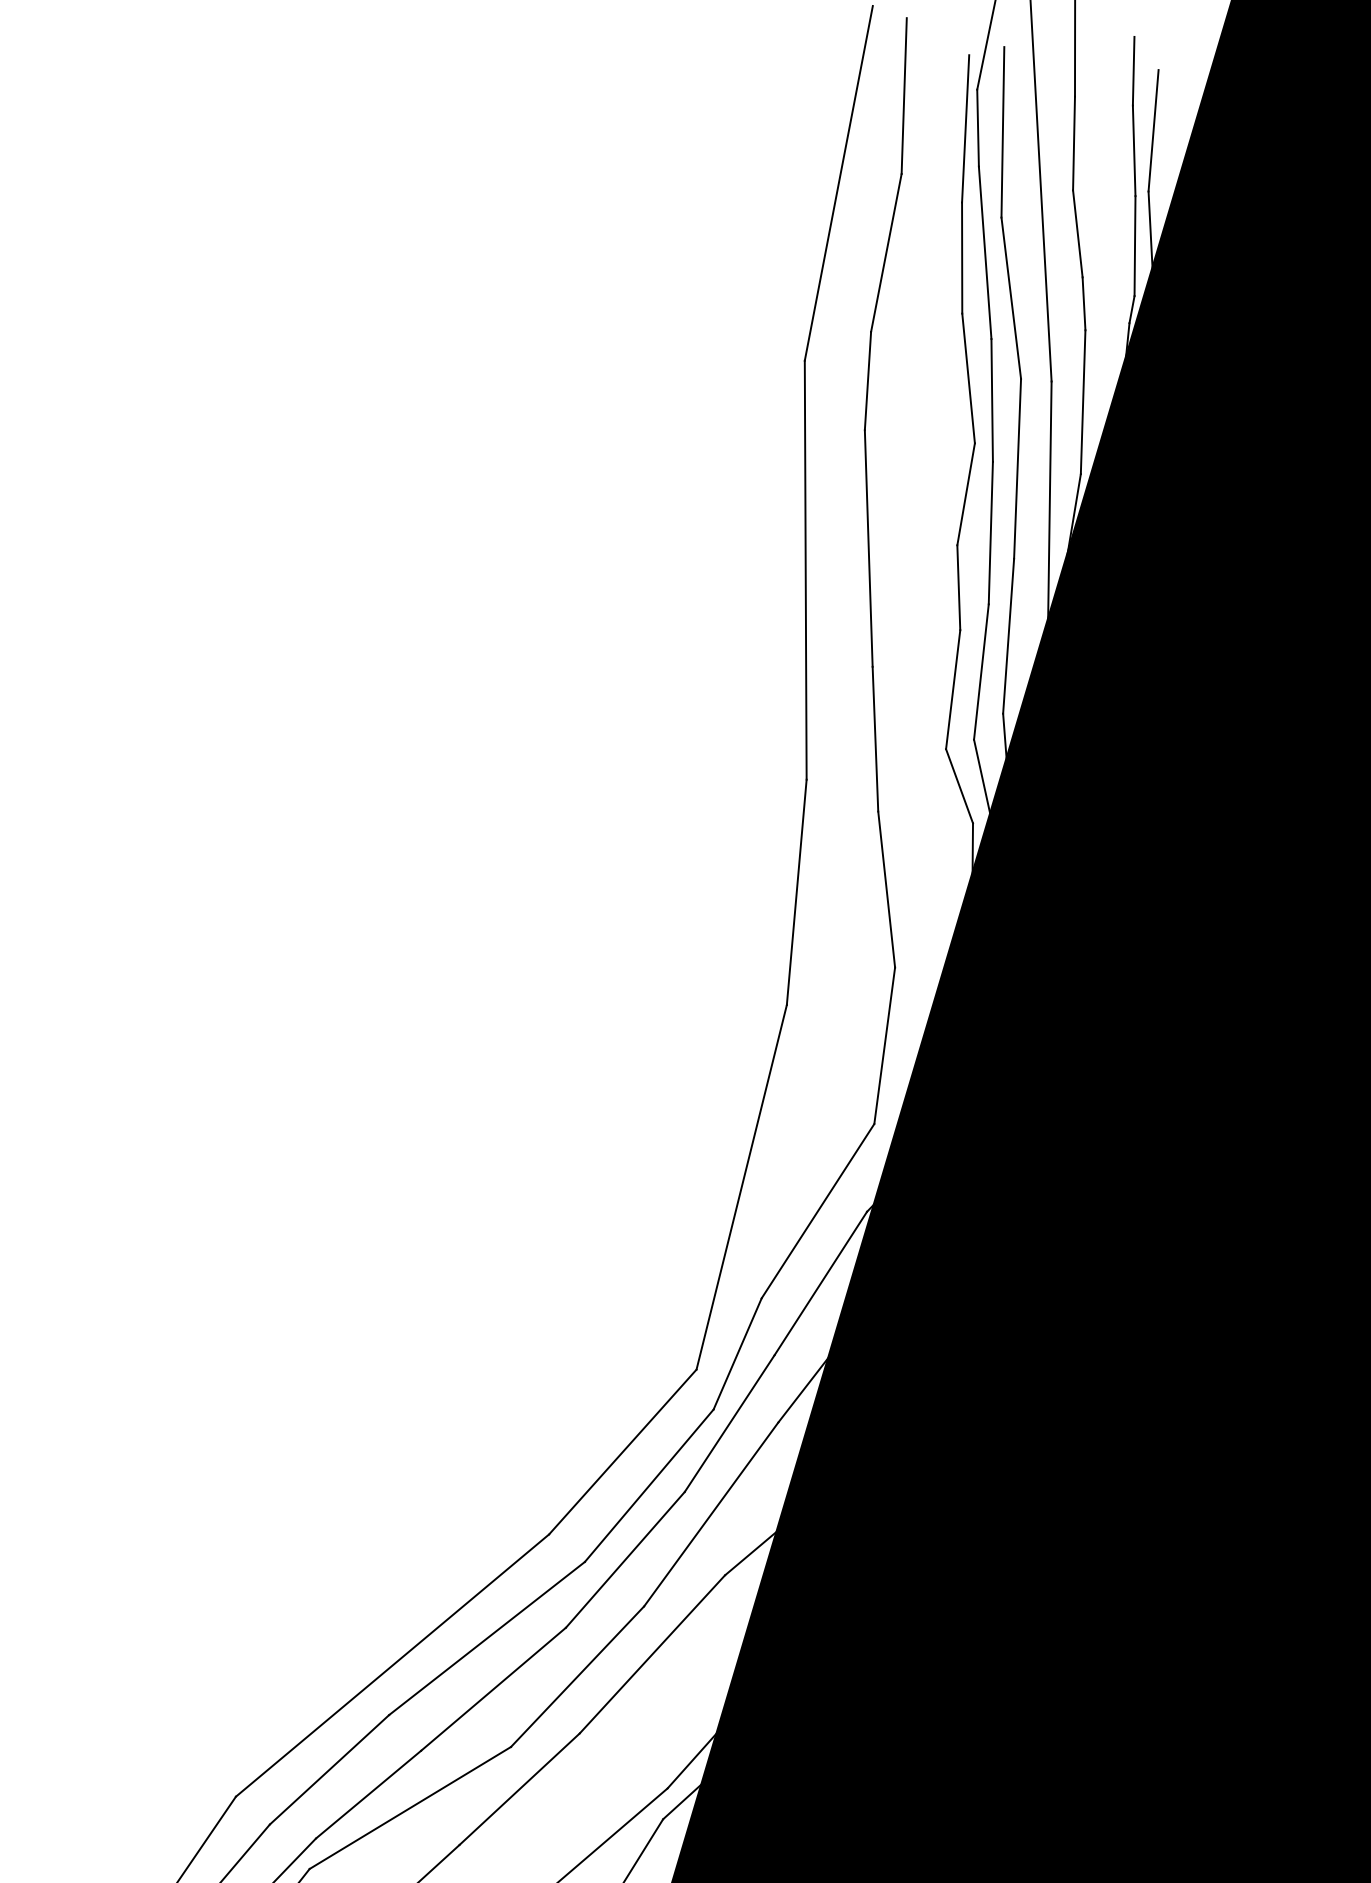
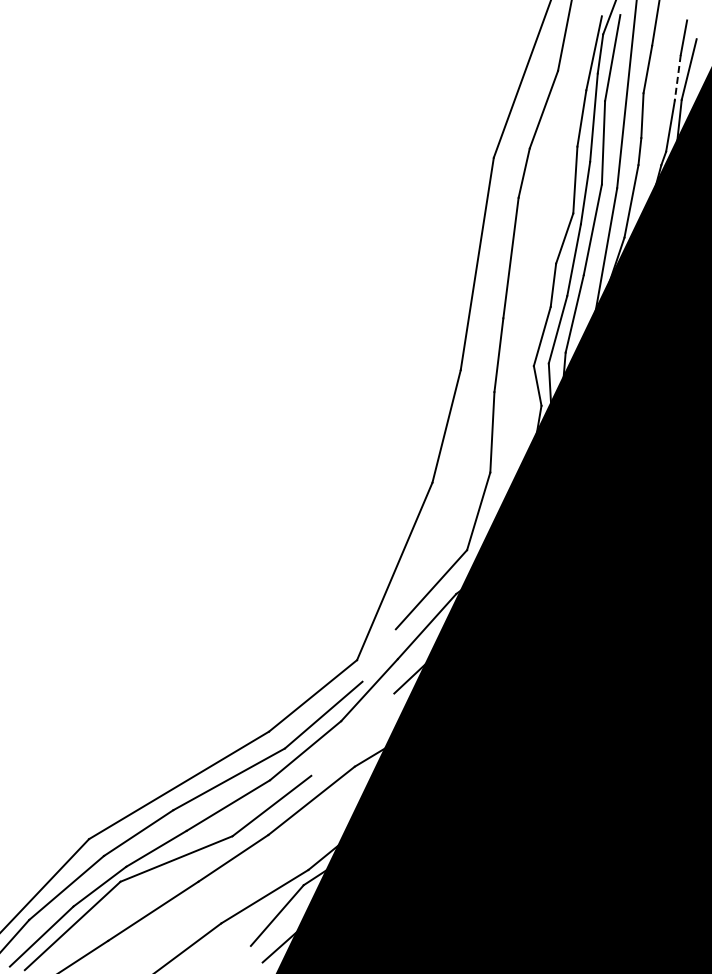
line: (1133, 151) -> (677, 78), solid -> dashed
line: (736, 1354) -> (378, 655), removed
line: (710, 1514) -> (352, 734), removed

